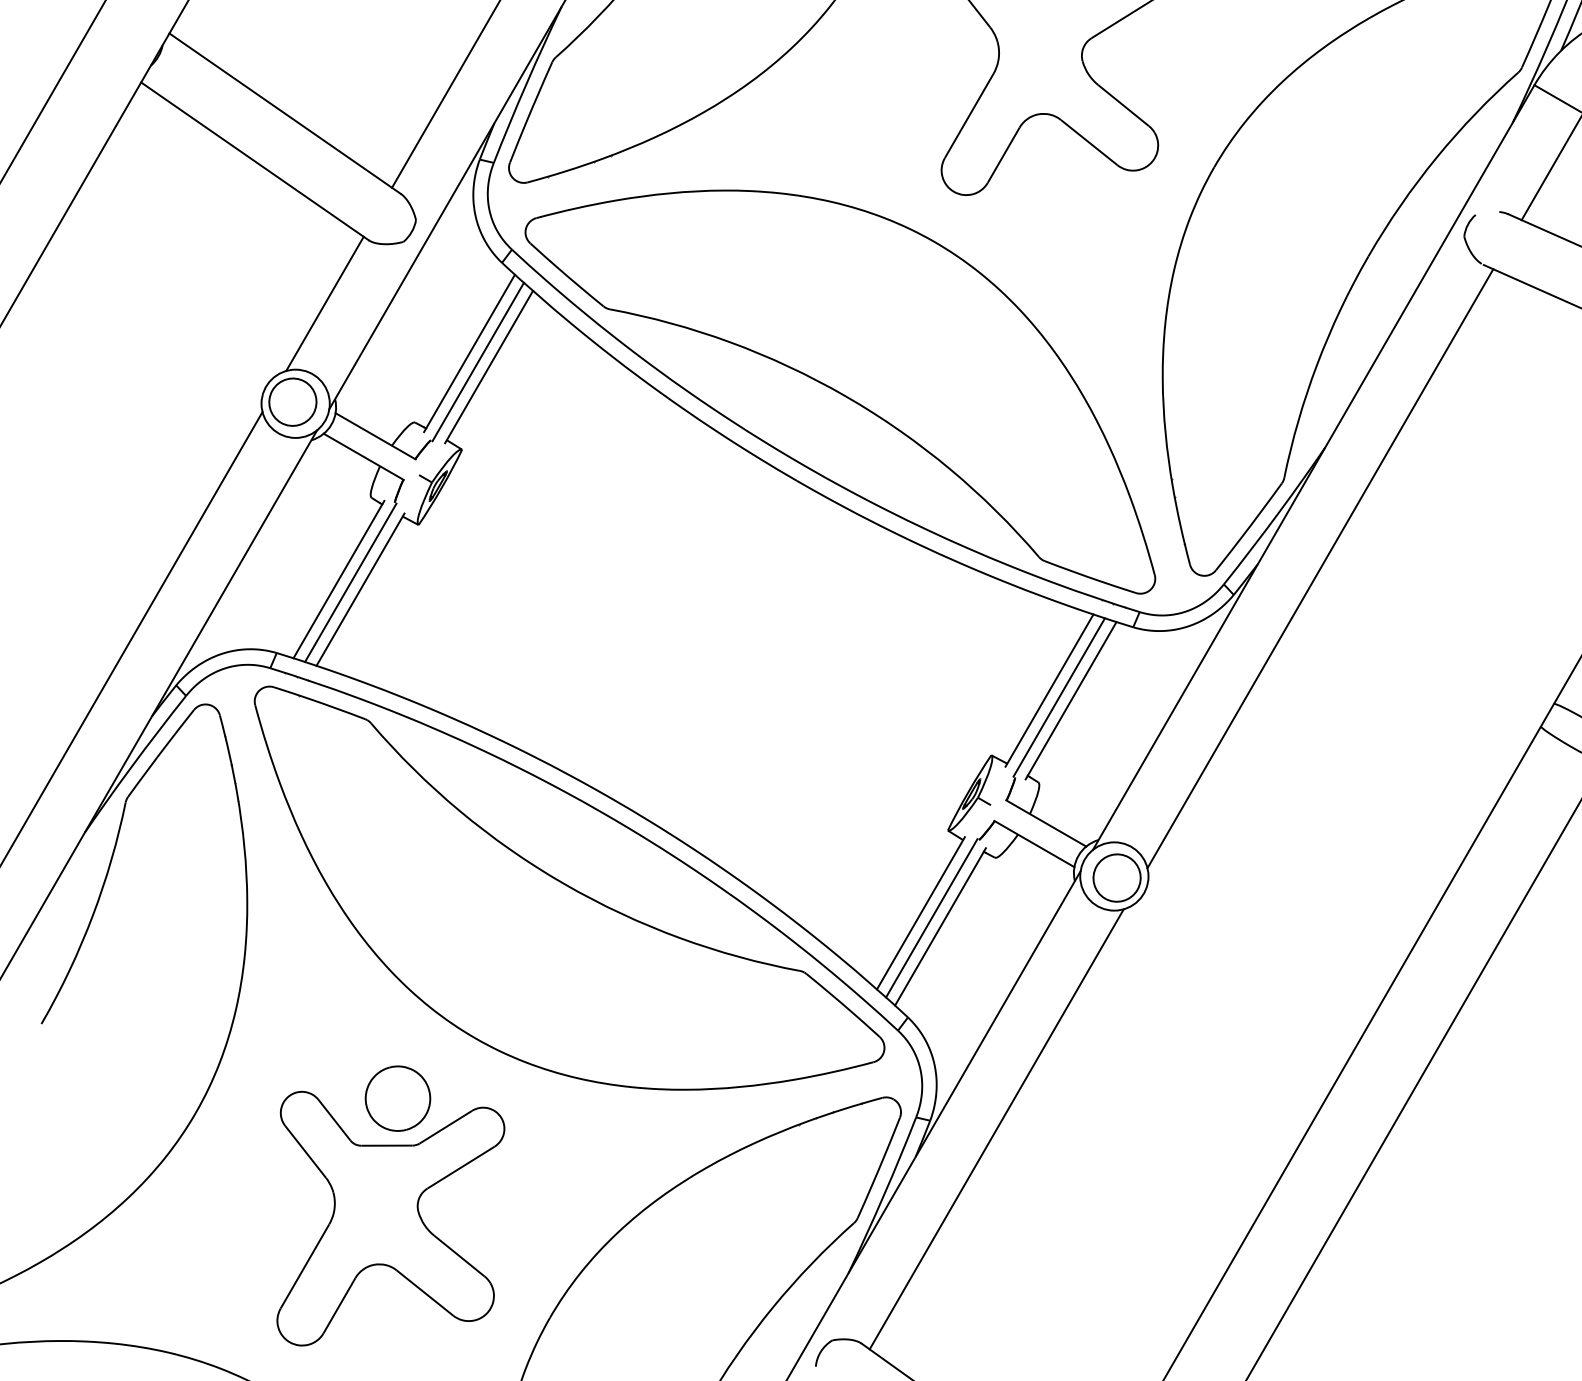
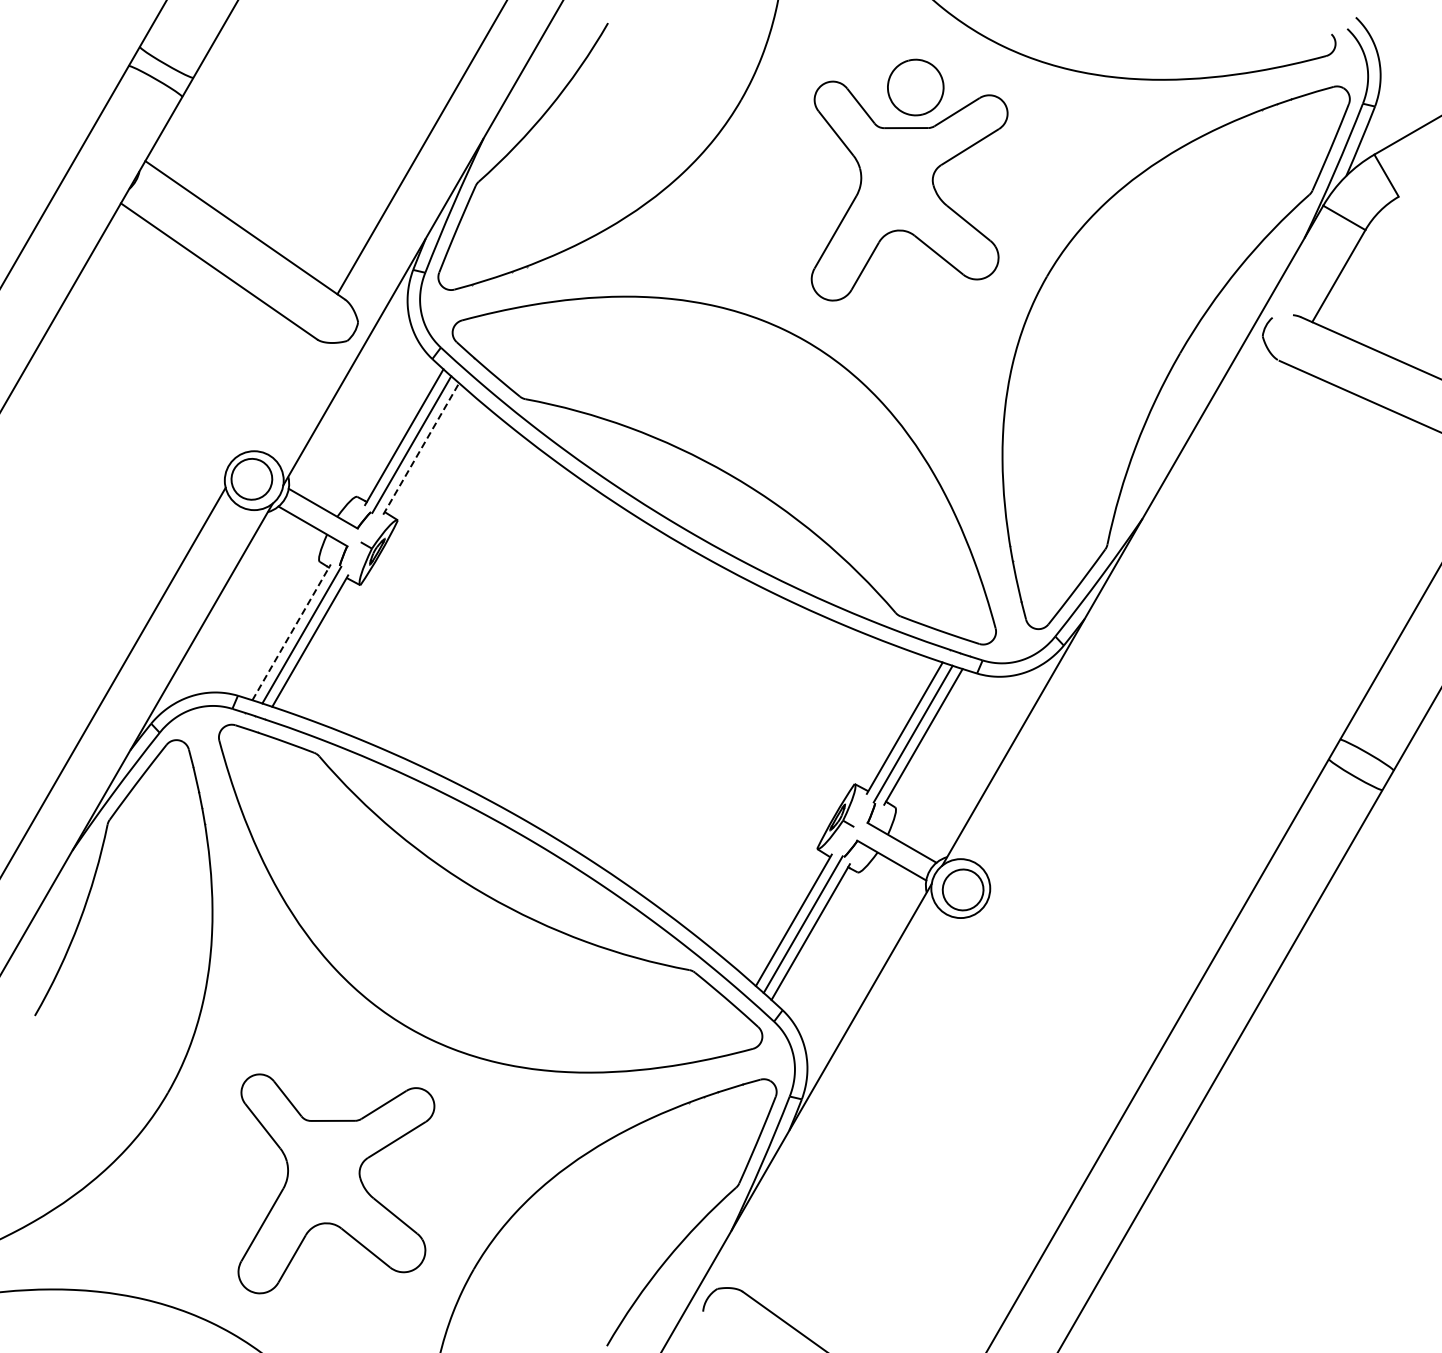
line: (324, 303) -> (279, 394), removed
line: (489, 366) -> (421, 448), solid -> dashed
line: (1320, 568) -> (1138, 622), removed
line: (338, 578) -> (291, 631), solid -> dashed
part: (397, 1098) -> (342, 1080), removed
line: (995, 1129) -> (858, 1106), removed

